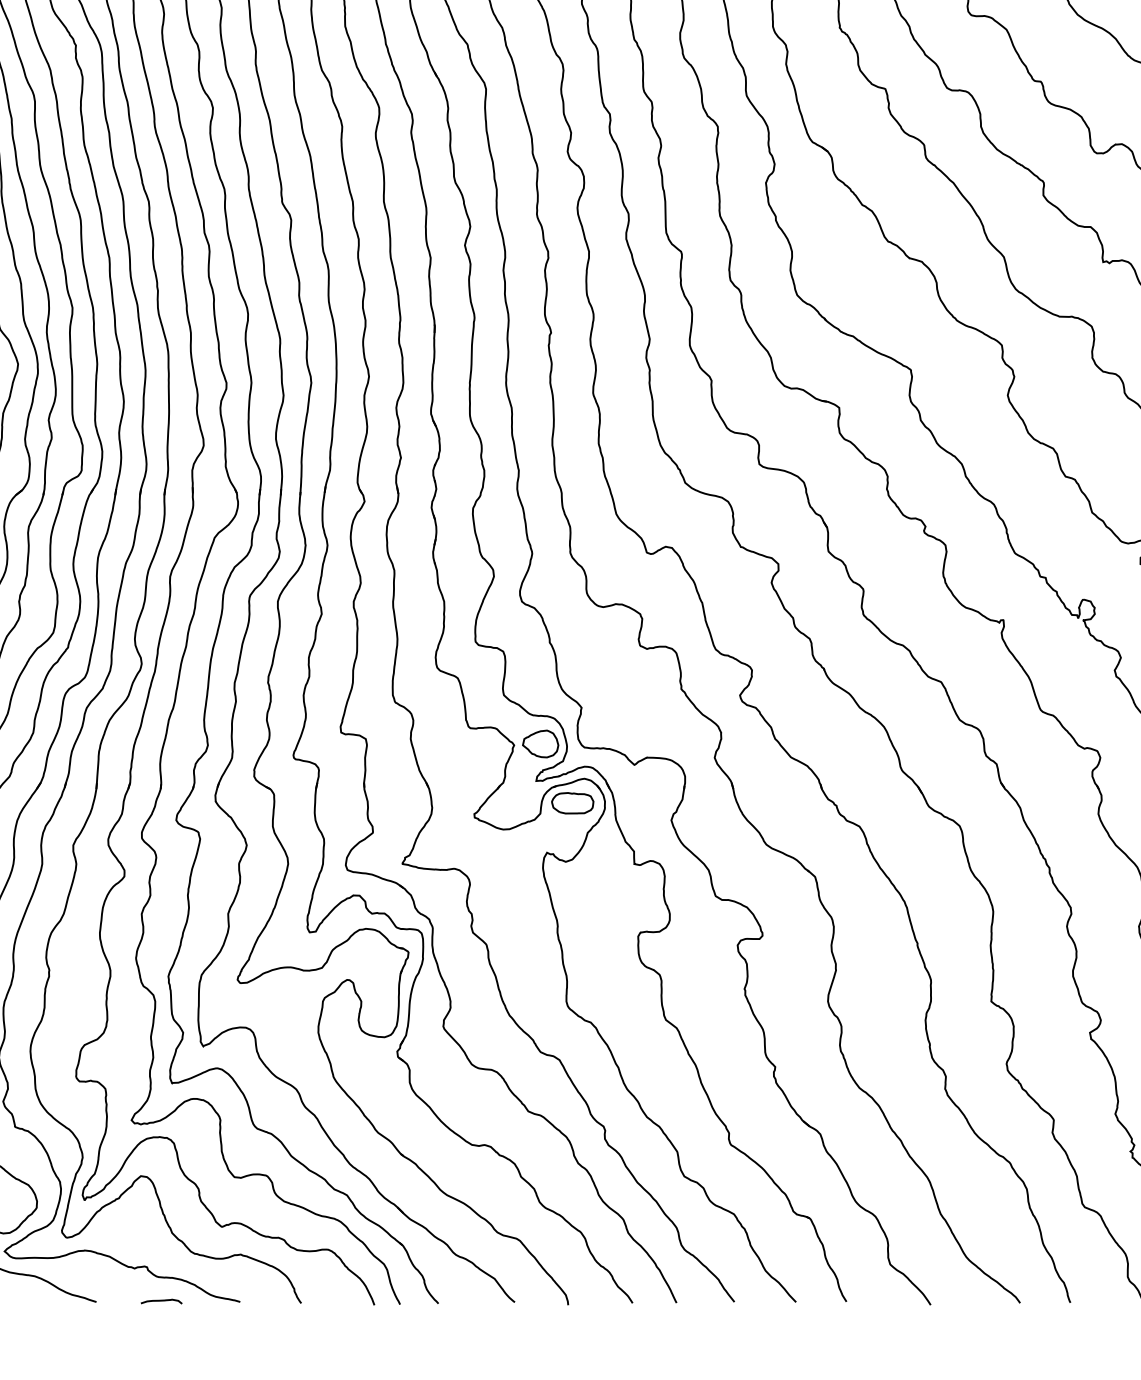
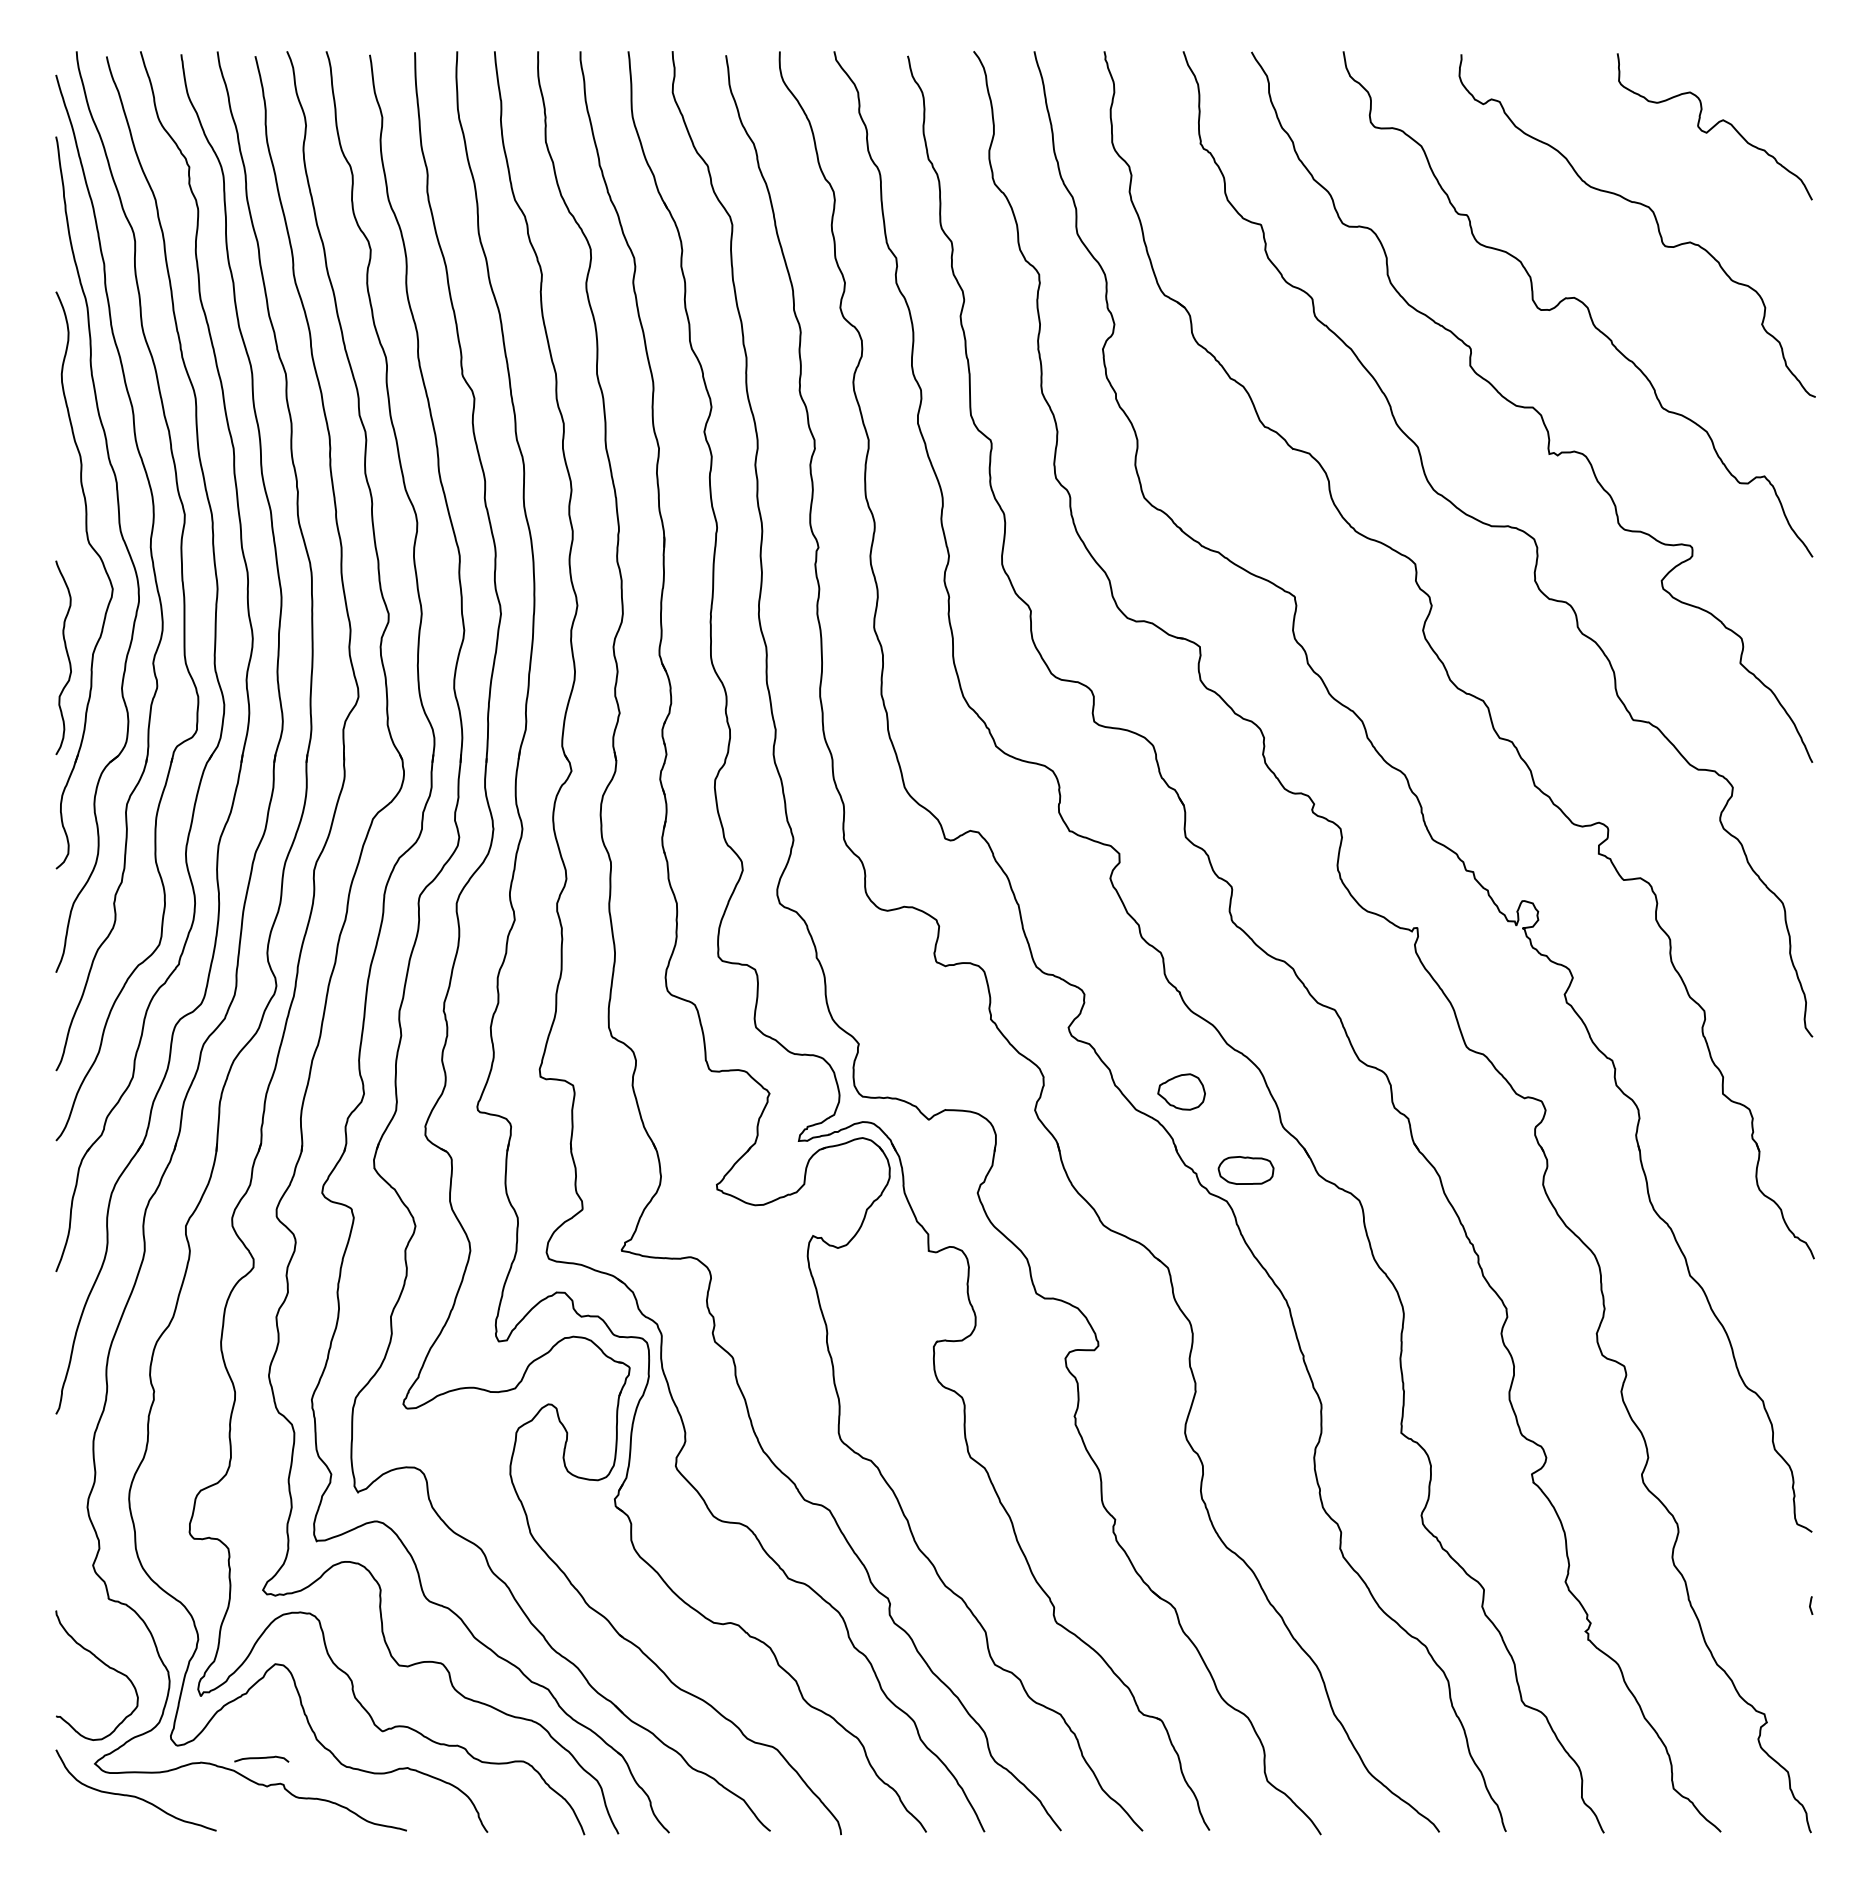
part: (540, 743) -> (1181, 1091), moved
part: (572, 803) -> (1245, 1170), moved
curve: (161, 1301) -> (261, 1758), moved

